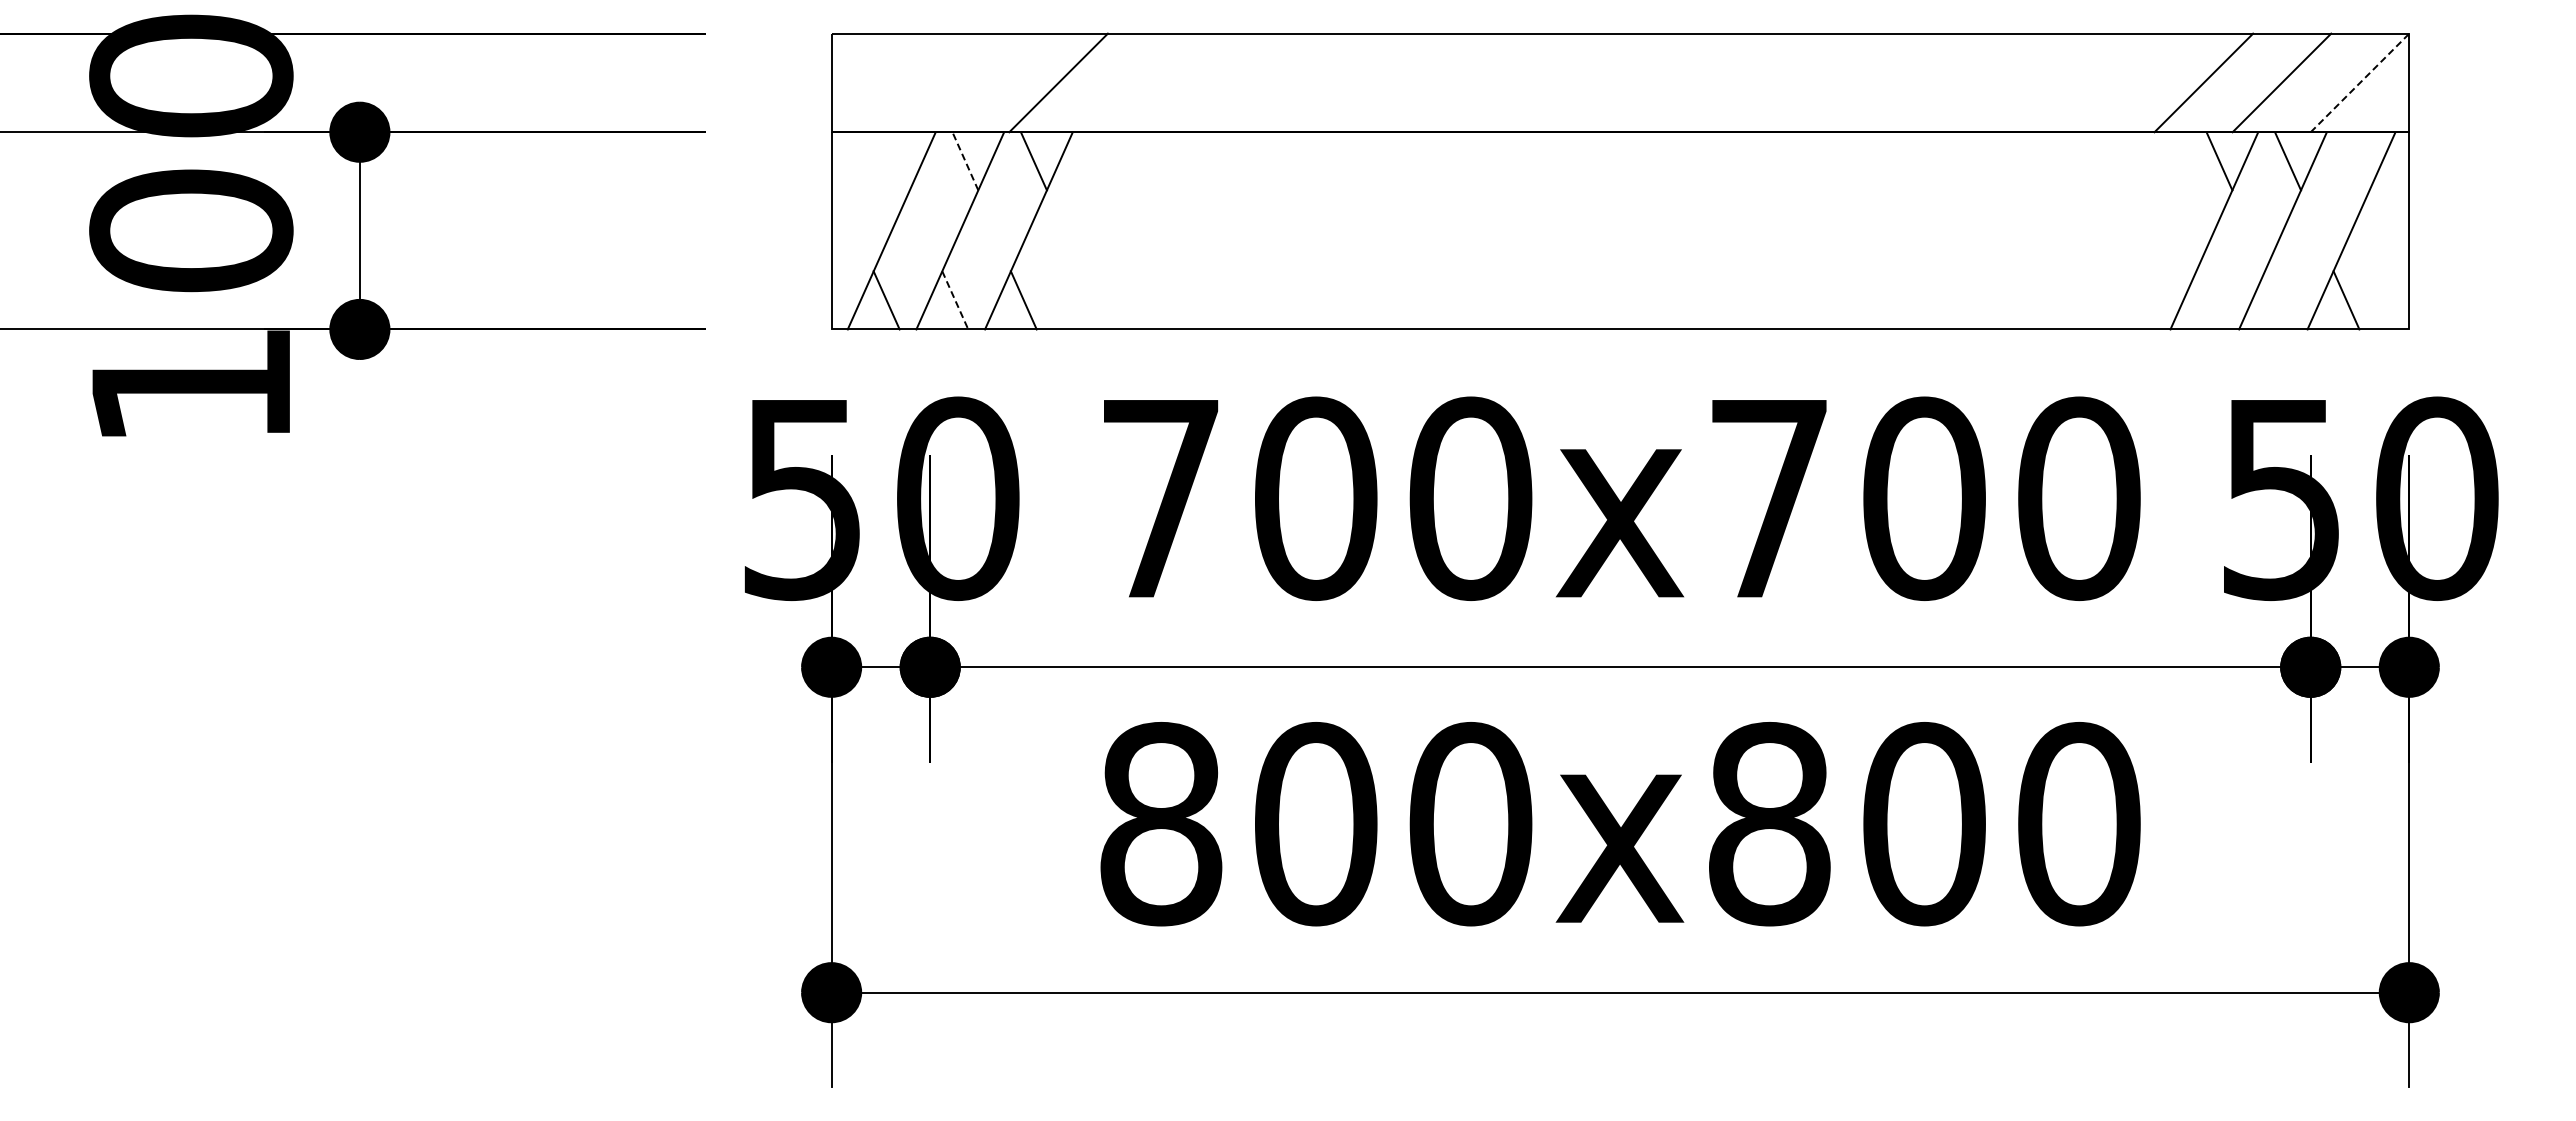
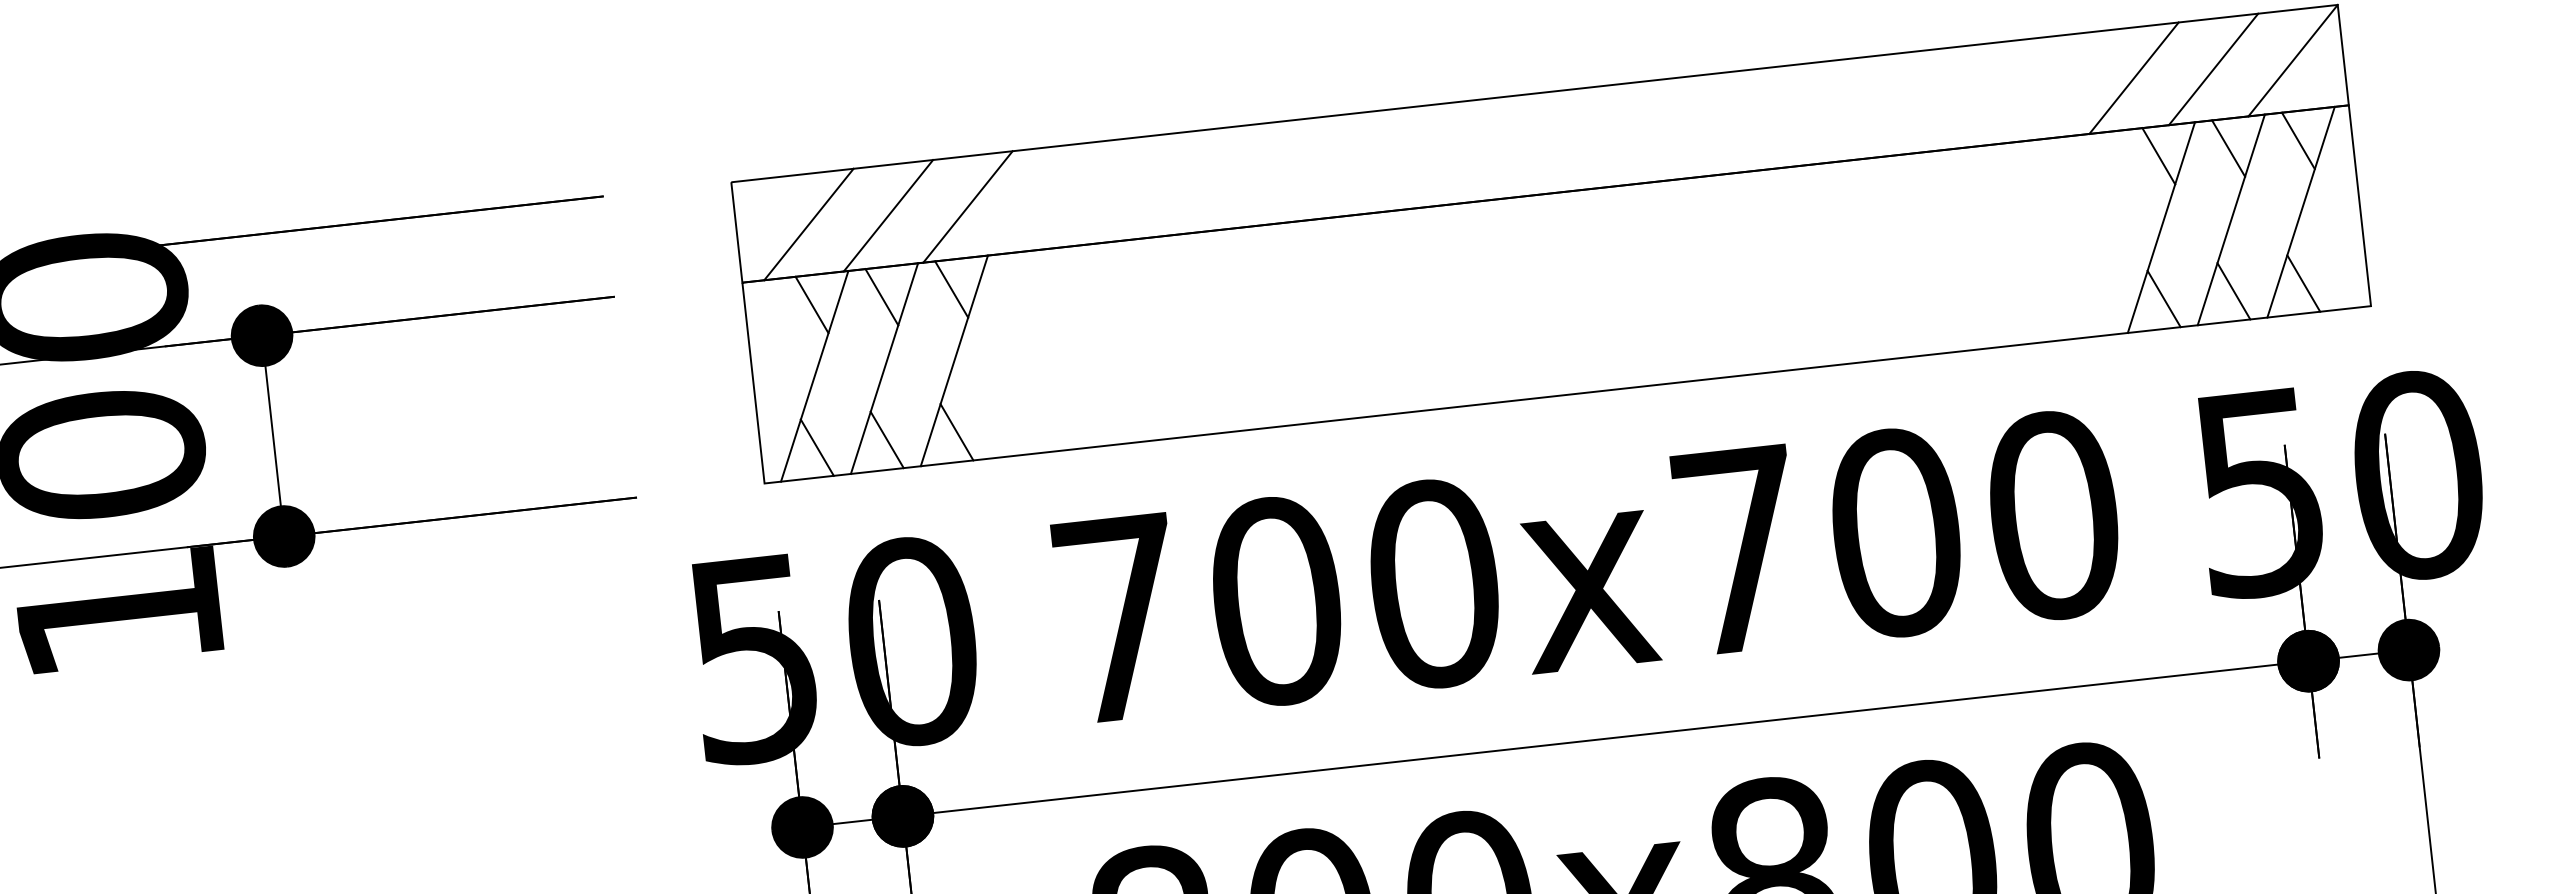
line: (902, 82) -> (808, 224), added
line: (980, 82) -> (888, 215), added
line: (2360, 82) -> (2293, 60), dashed -> solid
line: (896, 161) -> (811, 305), added
line: (965, 161) -> (882, 297), dashed -> solid
line: (2356, 161) -> (2298, 141), added
line: (955, 300) -> (887, 440), dashed -> solid
line: (2209, 300) -> (2164, 299), added
line: (2277, 300) -> (2233, 291), added

